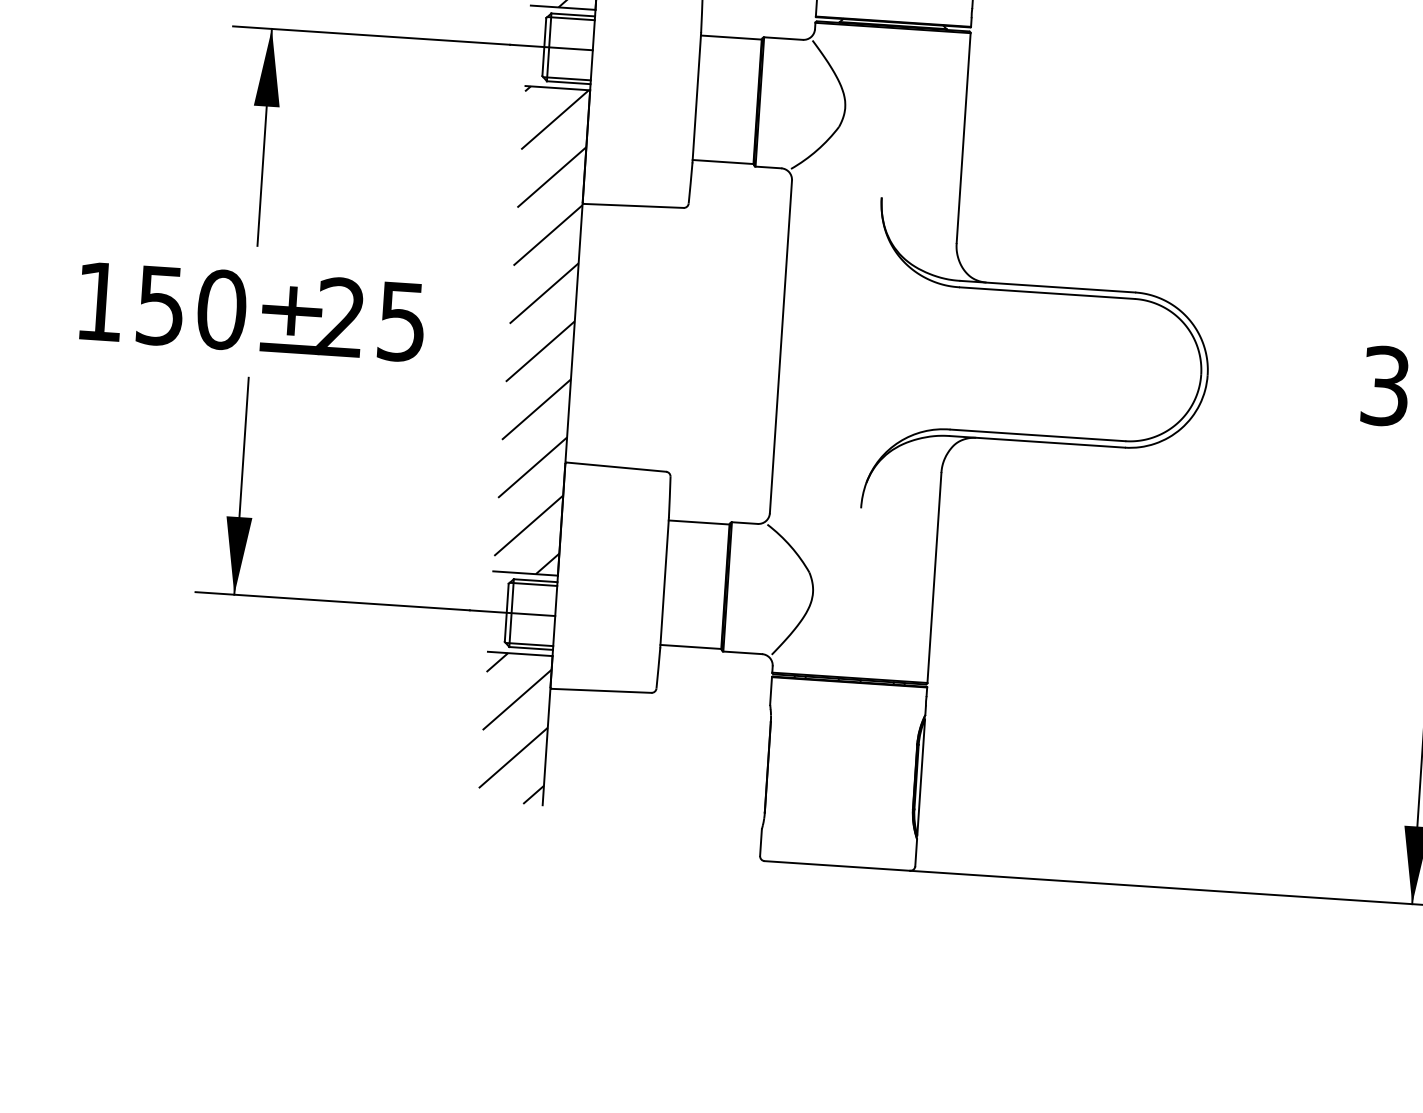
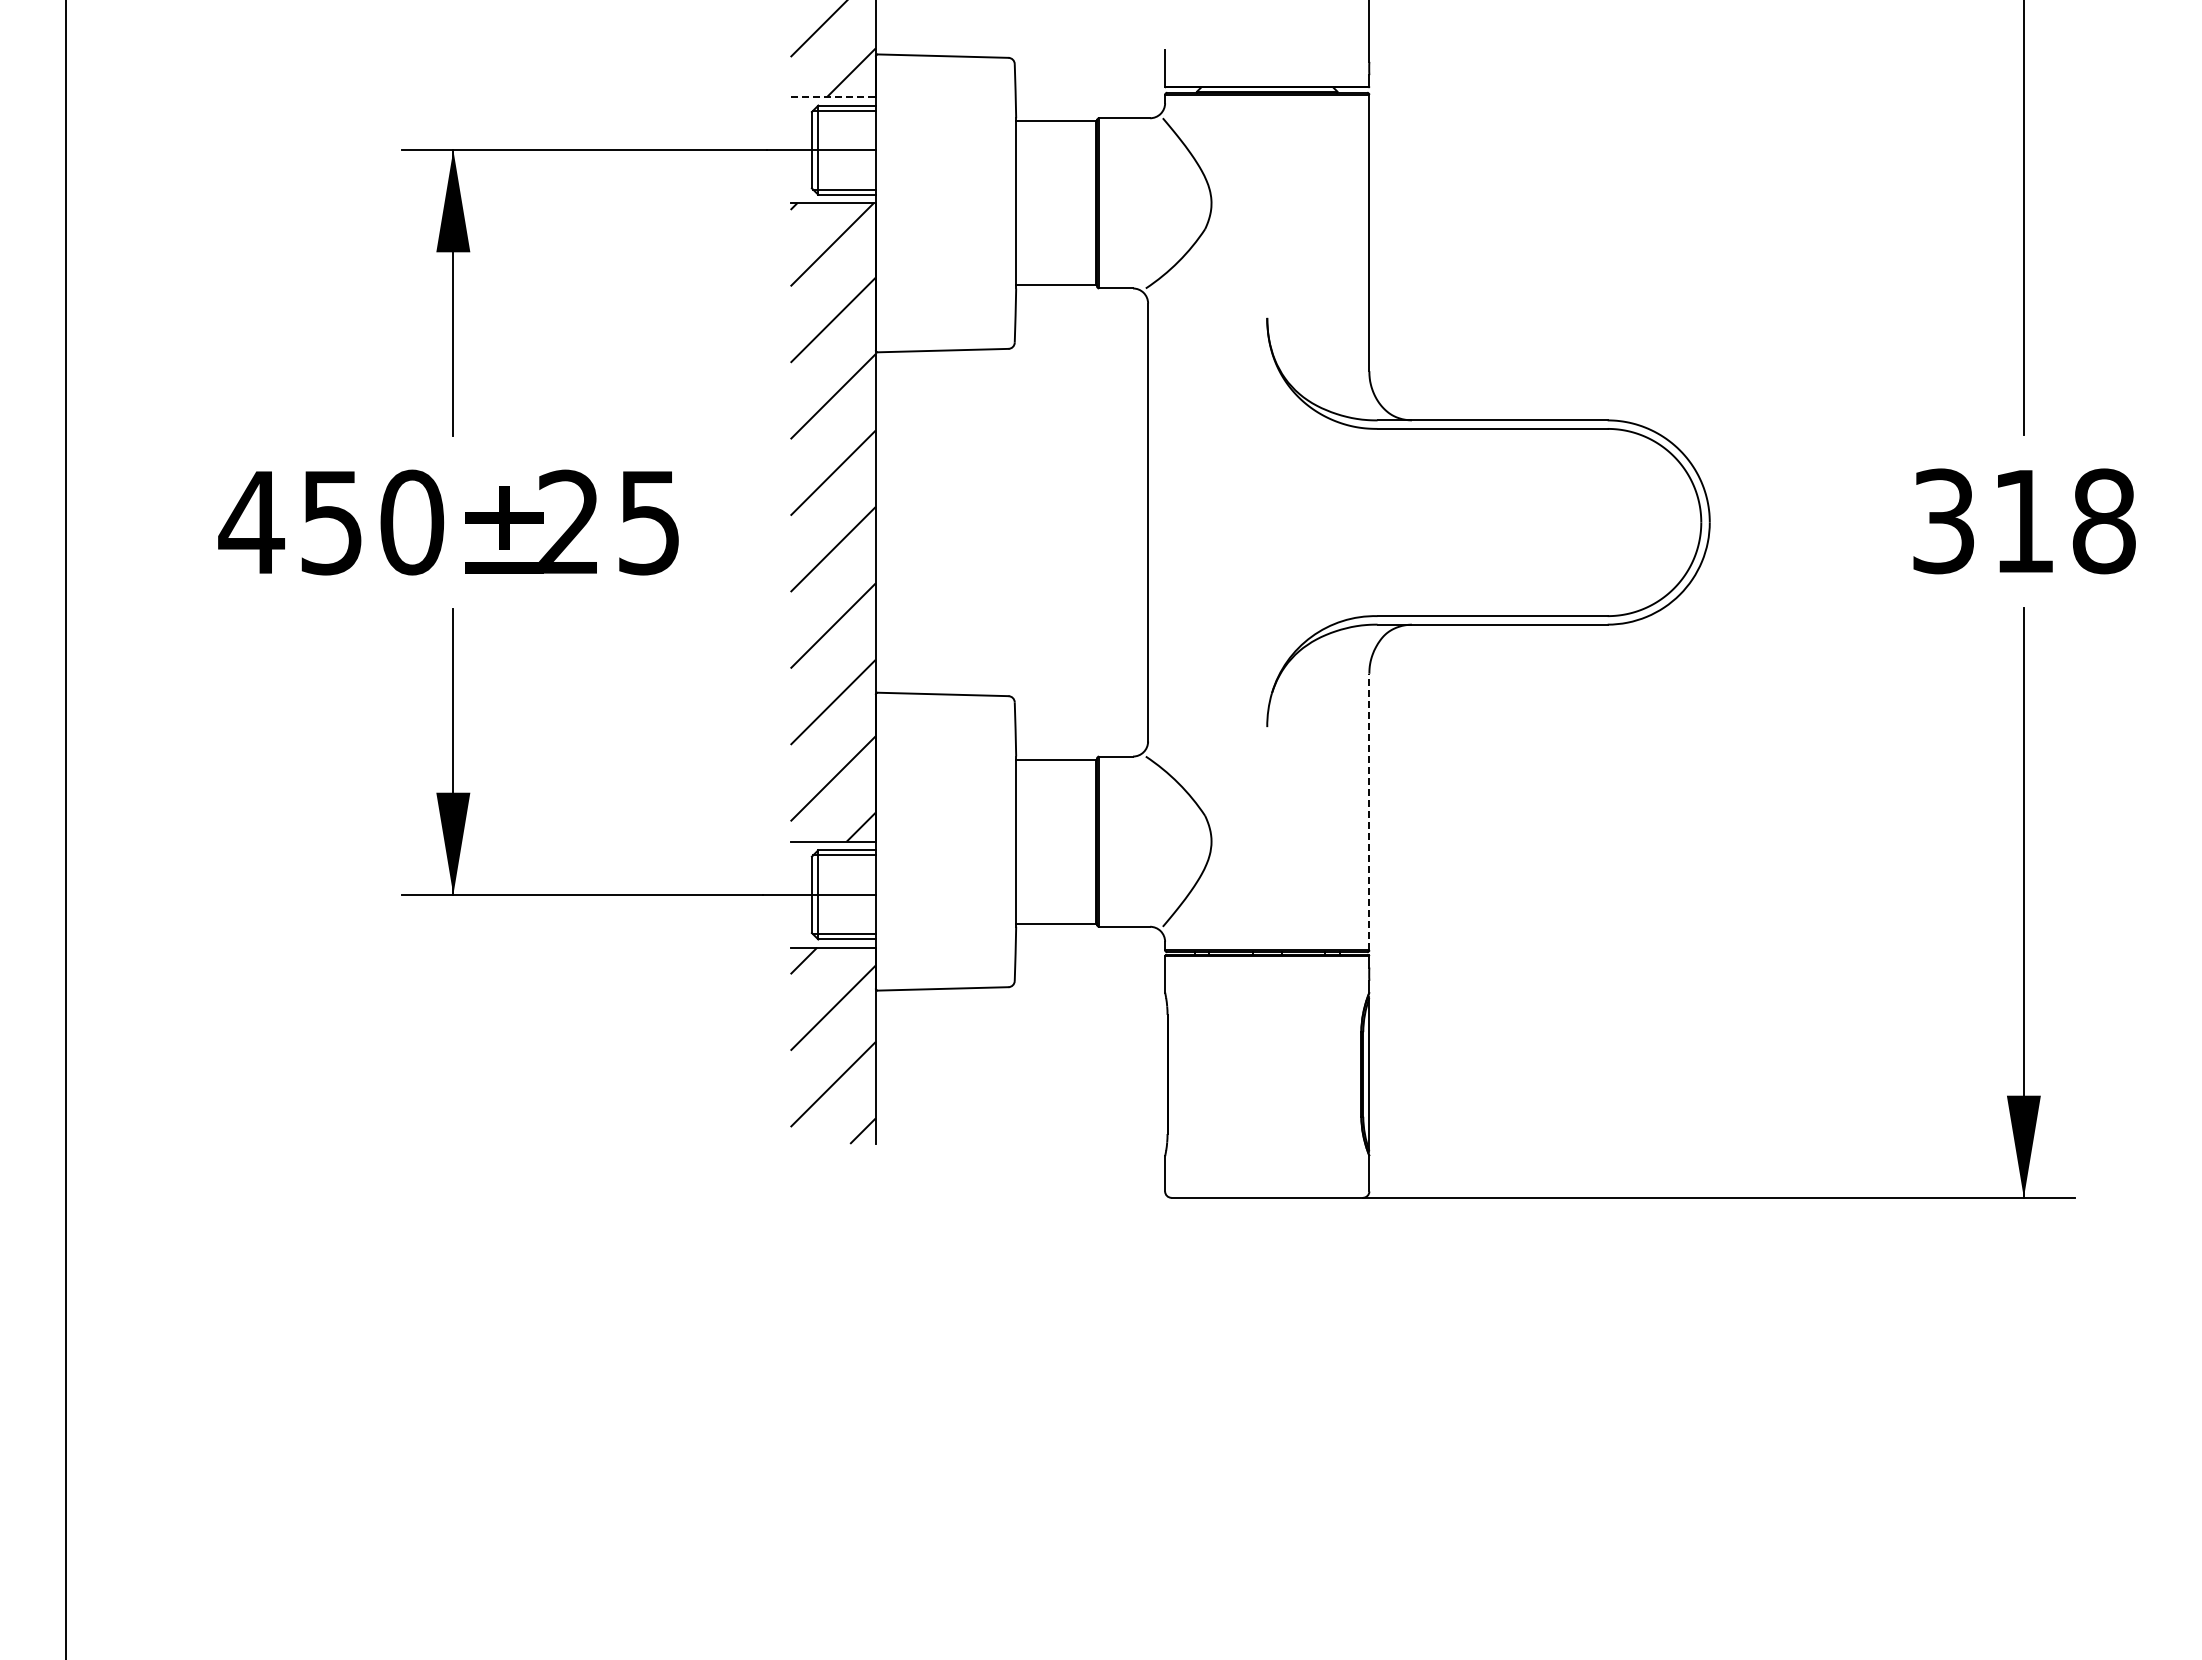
line: (563, 8) -> (833, 97), solid -> dashed
text: (99, 301) -> (251, 522), 150 -> 450
line: (934, 577) -> (1369, 811), solid -> dashed

